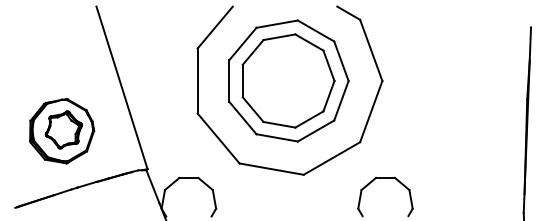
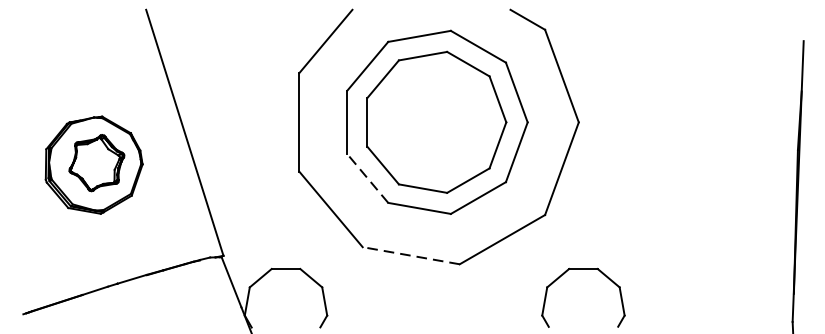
line: (242, 117) -> (367, 177), solid -> dashed
part: (62, 131) -> (94, 165), moved
line: (271, 169) -> (410, 256), solid -> dashed

